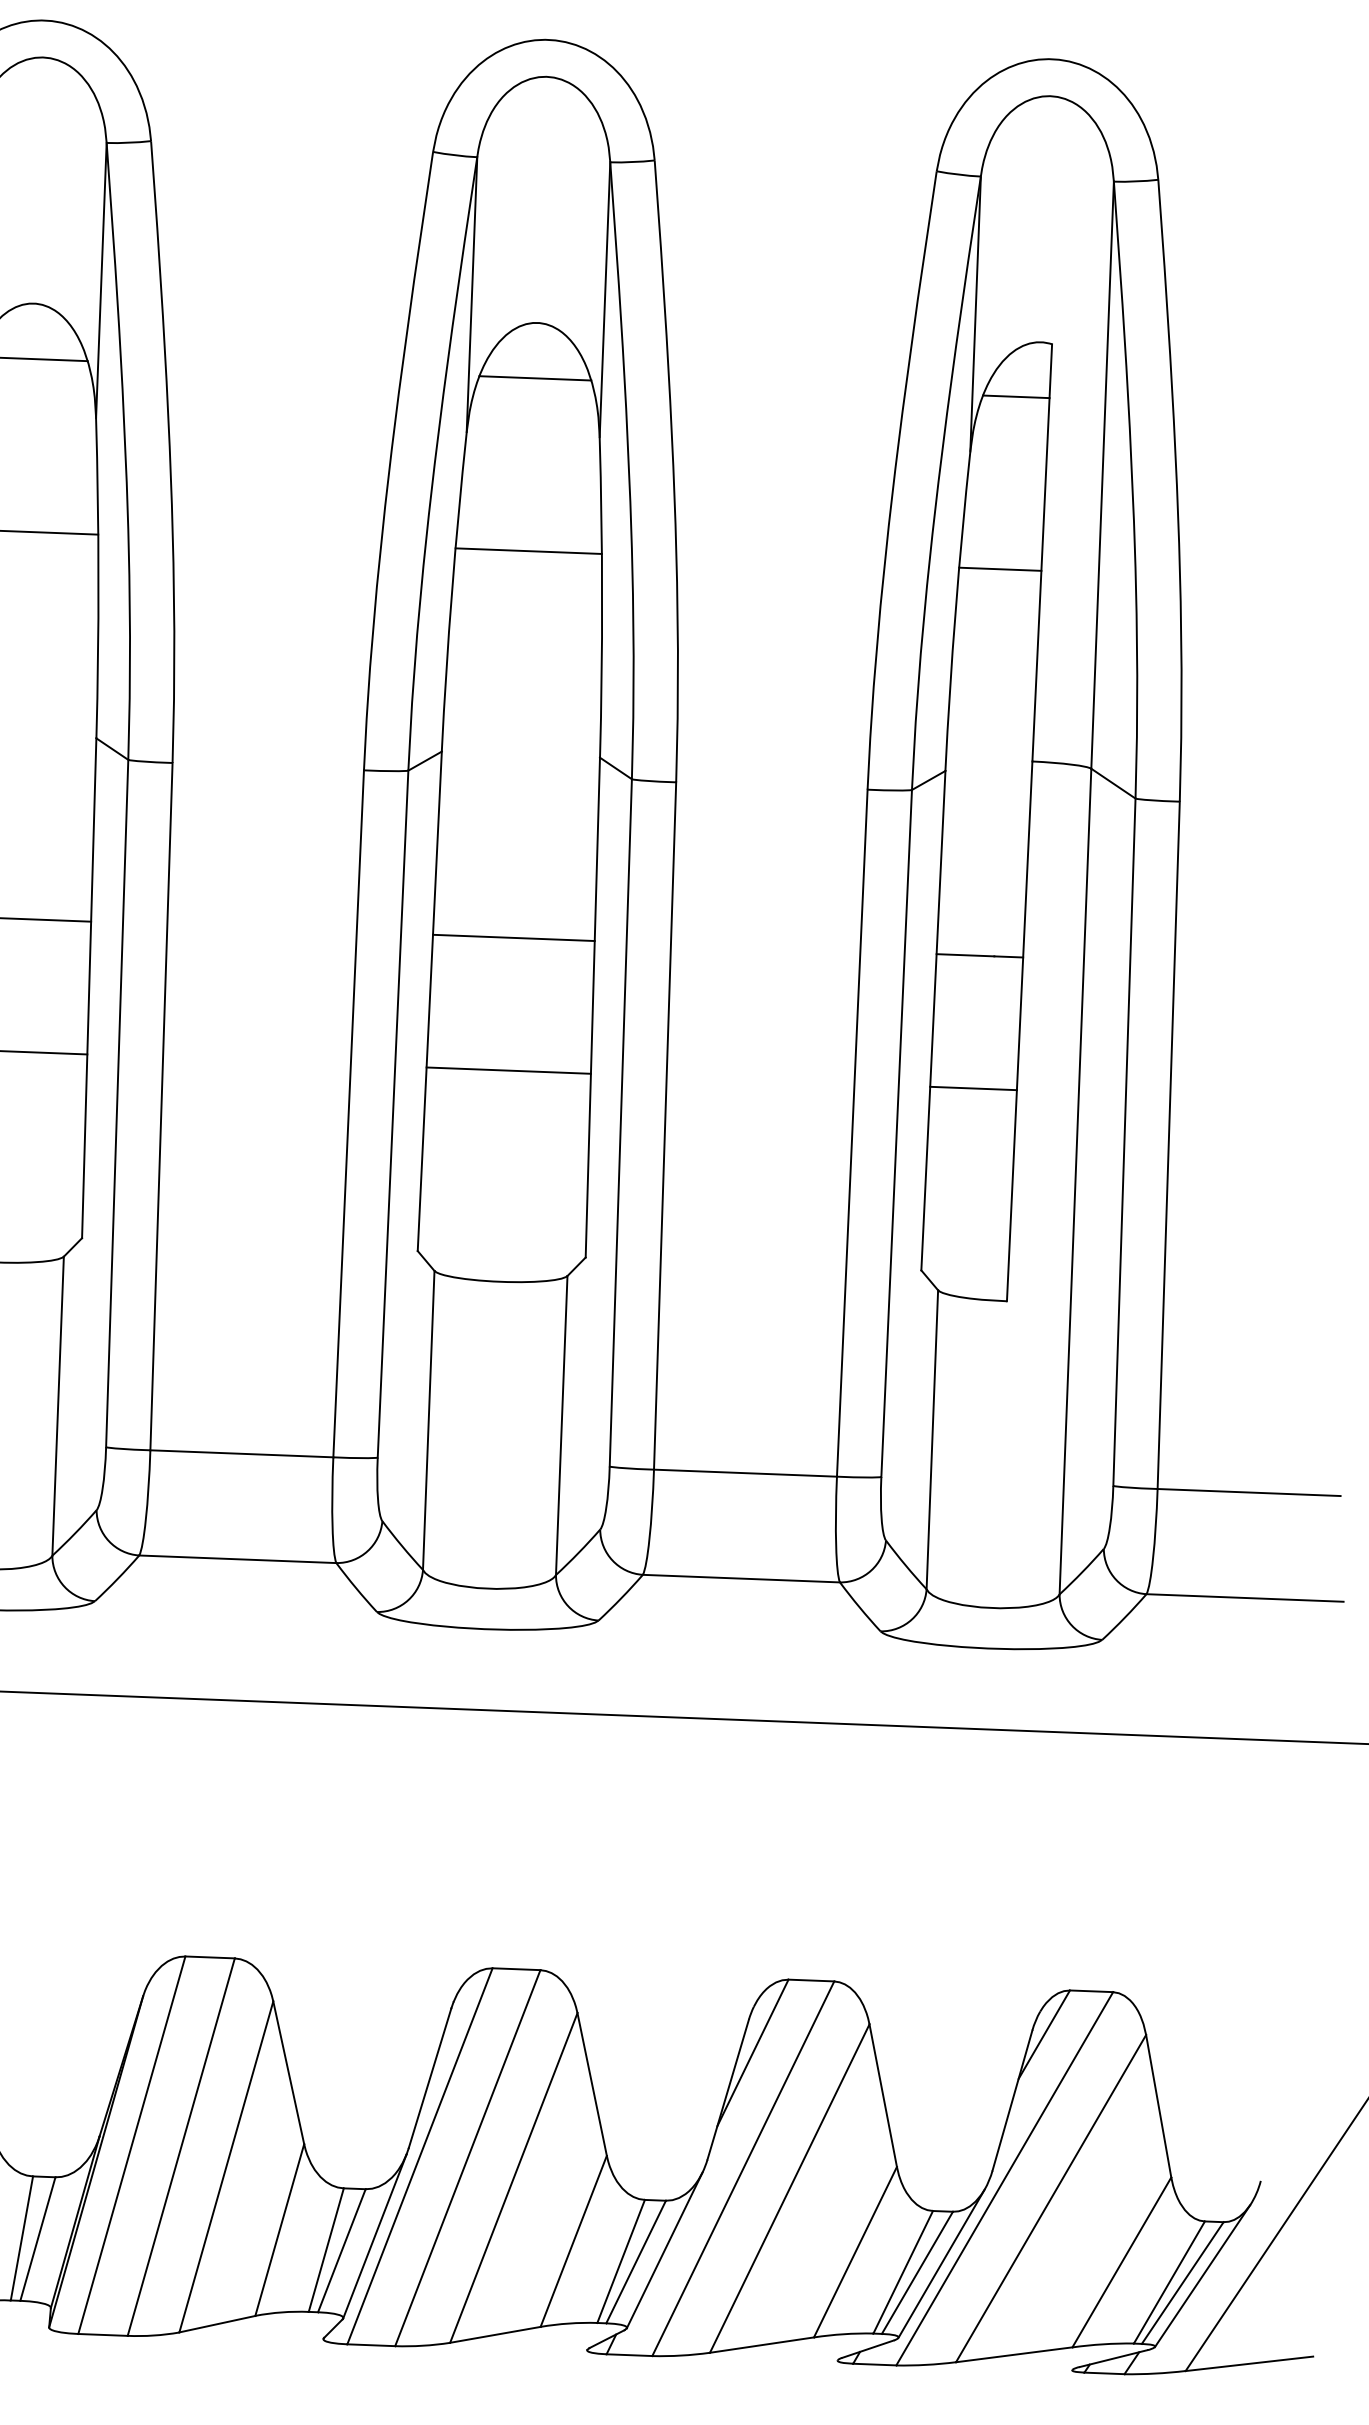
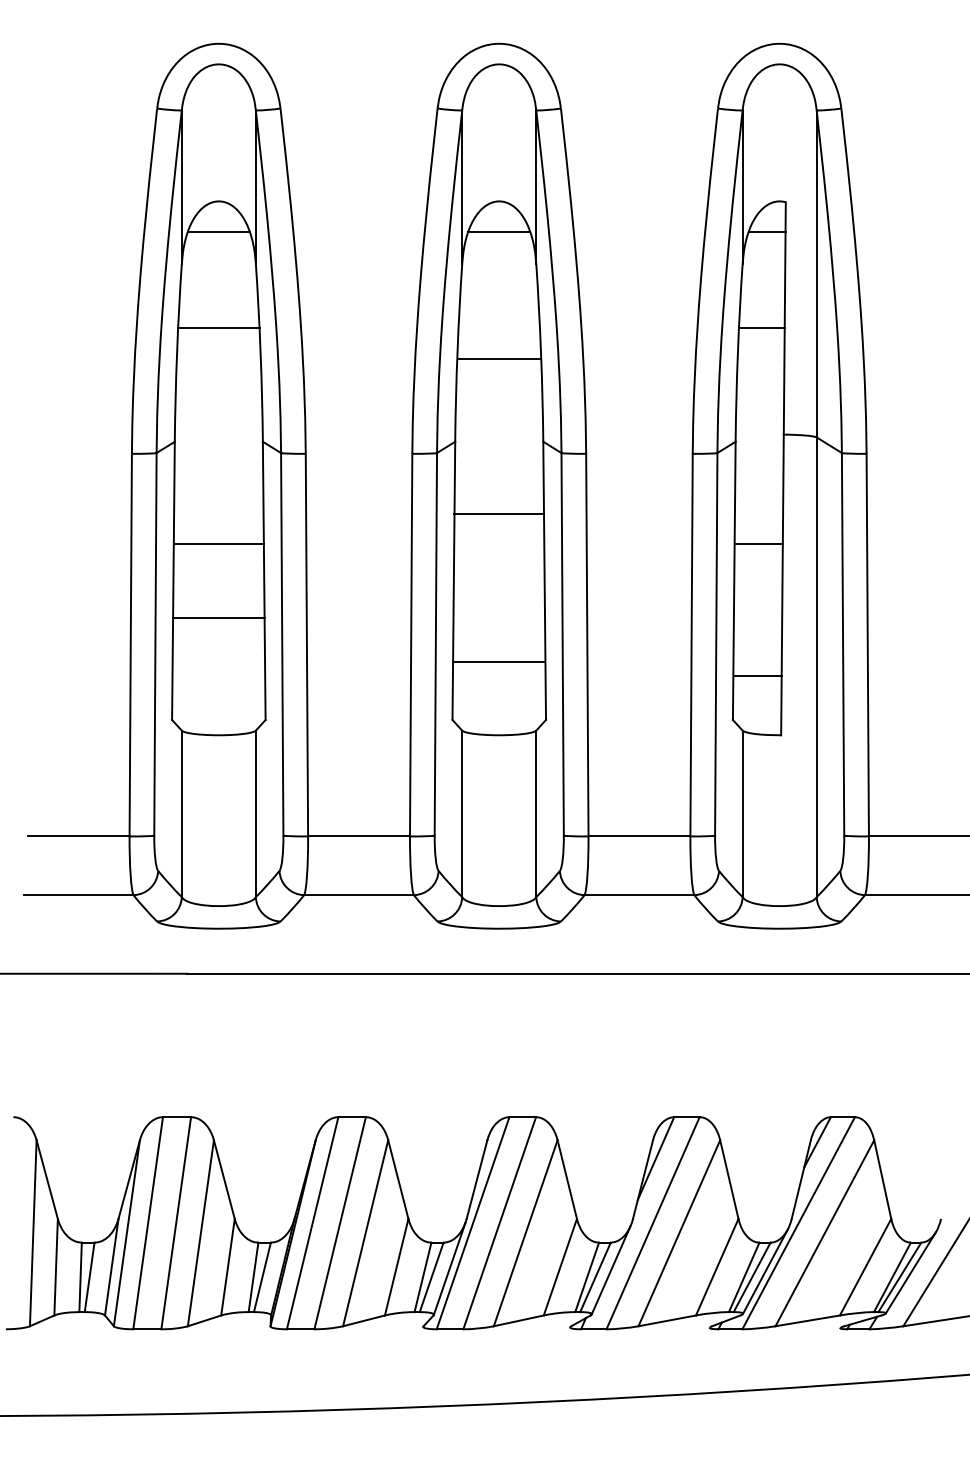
line: (527, 551) -> (498, 359), moved
line: (514, 937) -> (499, 513), moved
line: (509, 1070) -> (499, 661), moved
line: (972, 1088) -> (757, 675), moved

